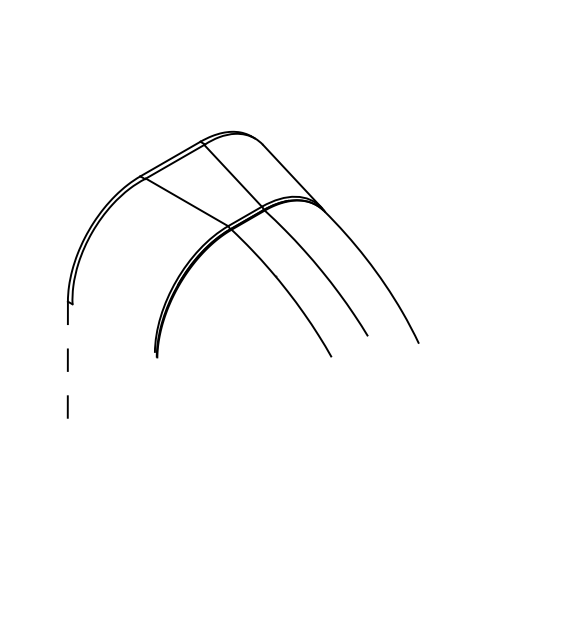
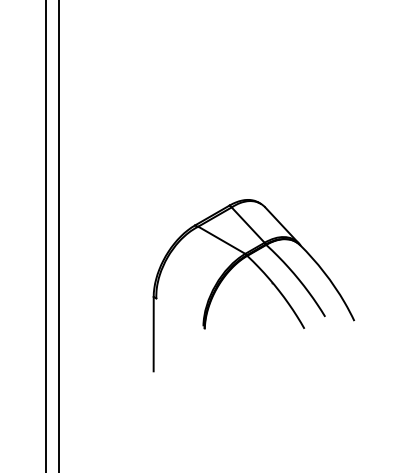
line: (67, 367) -> (153, 334), dashed -> solid

